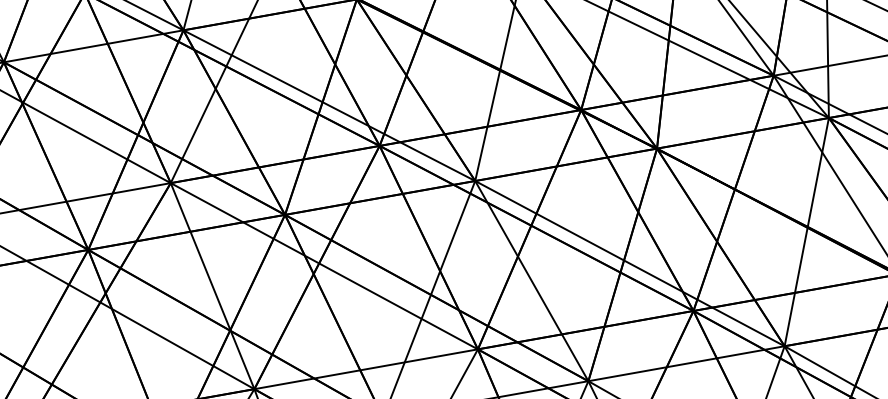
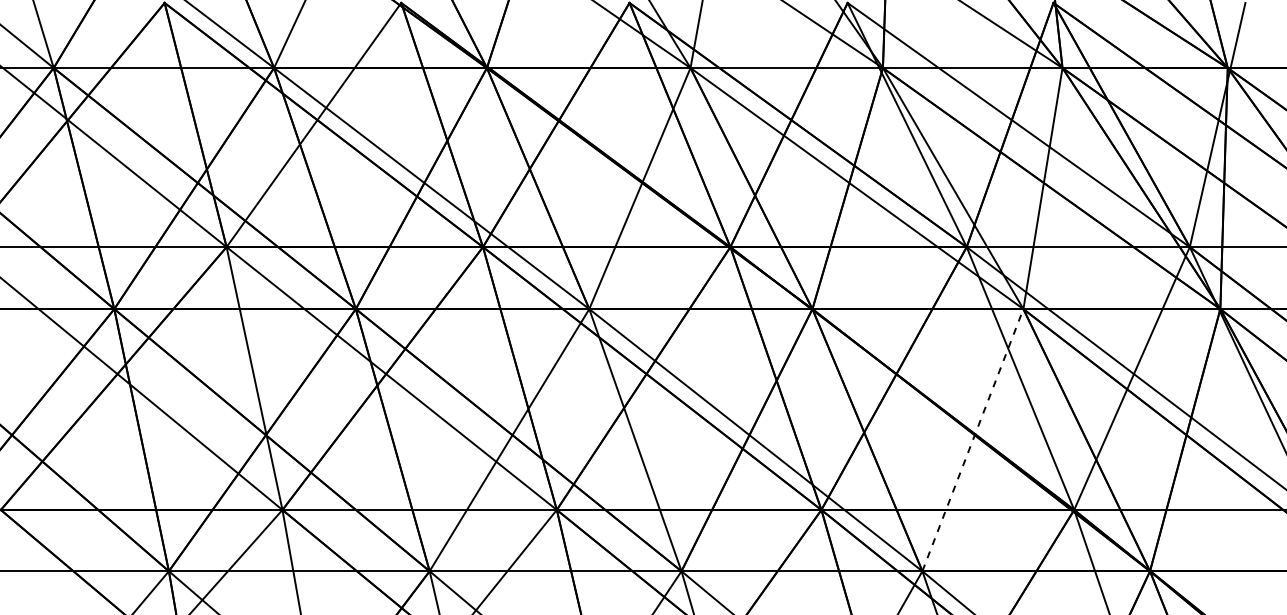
line: (807, 231) -> (973, 439), solid -> dashed

